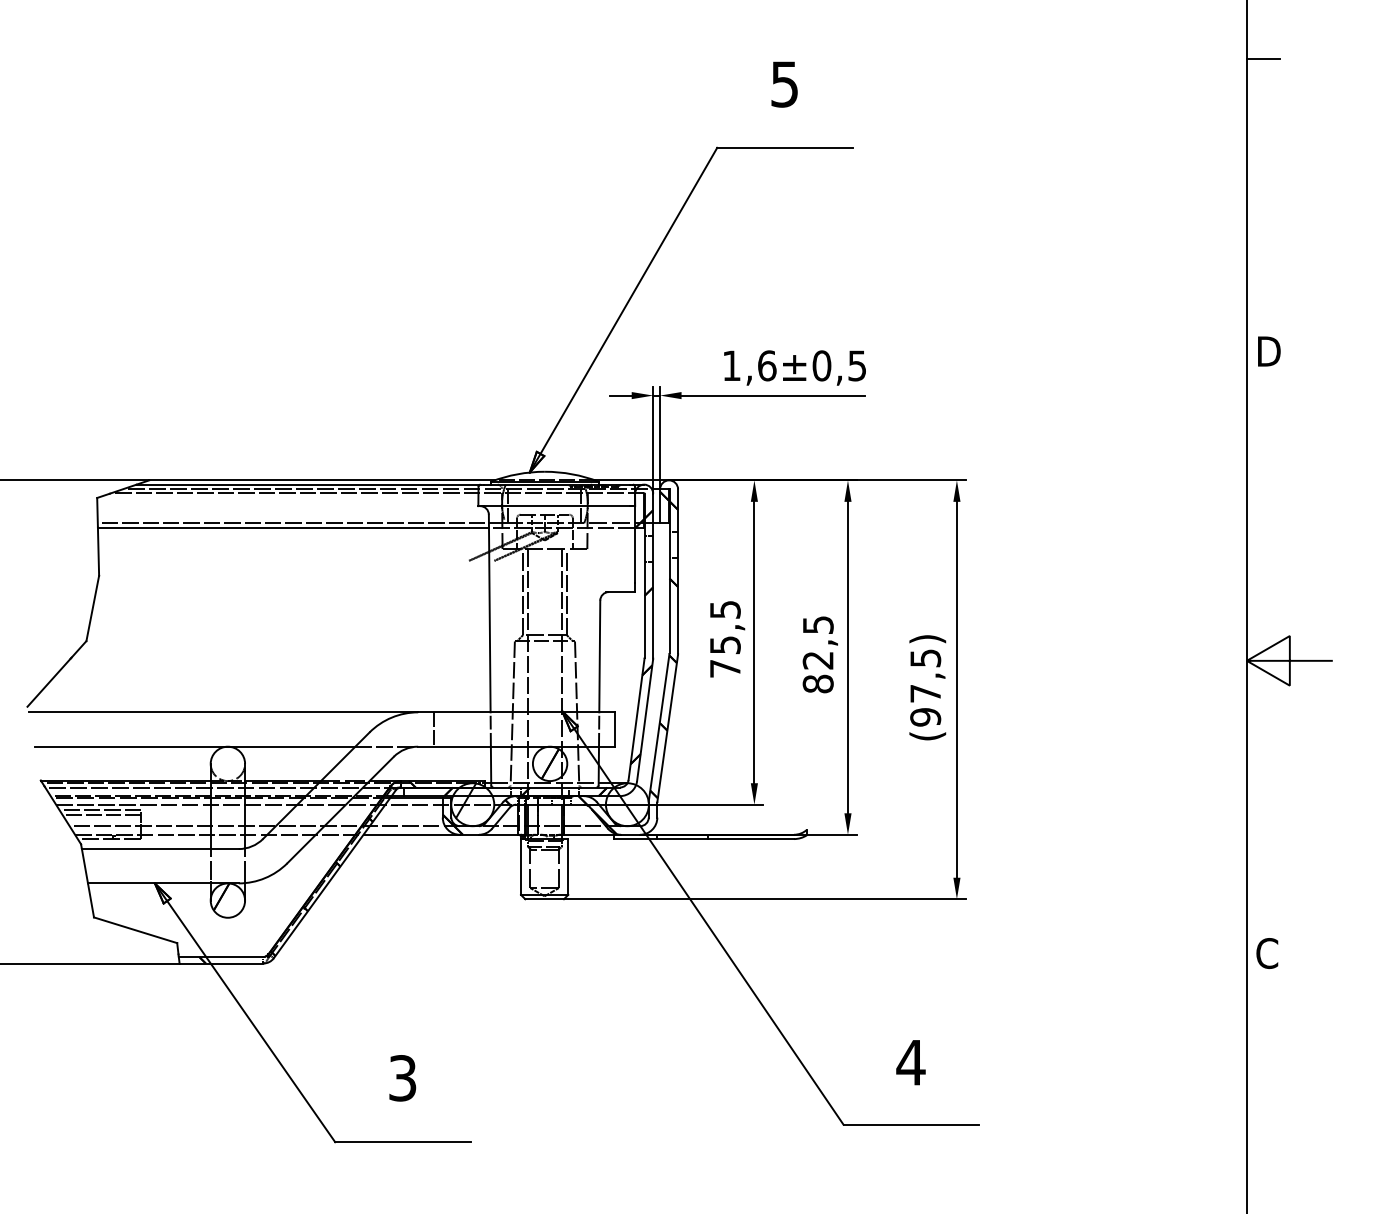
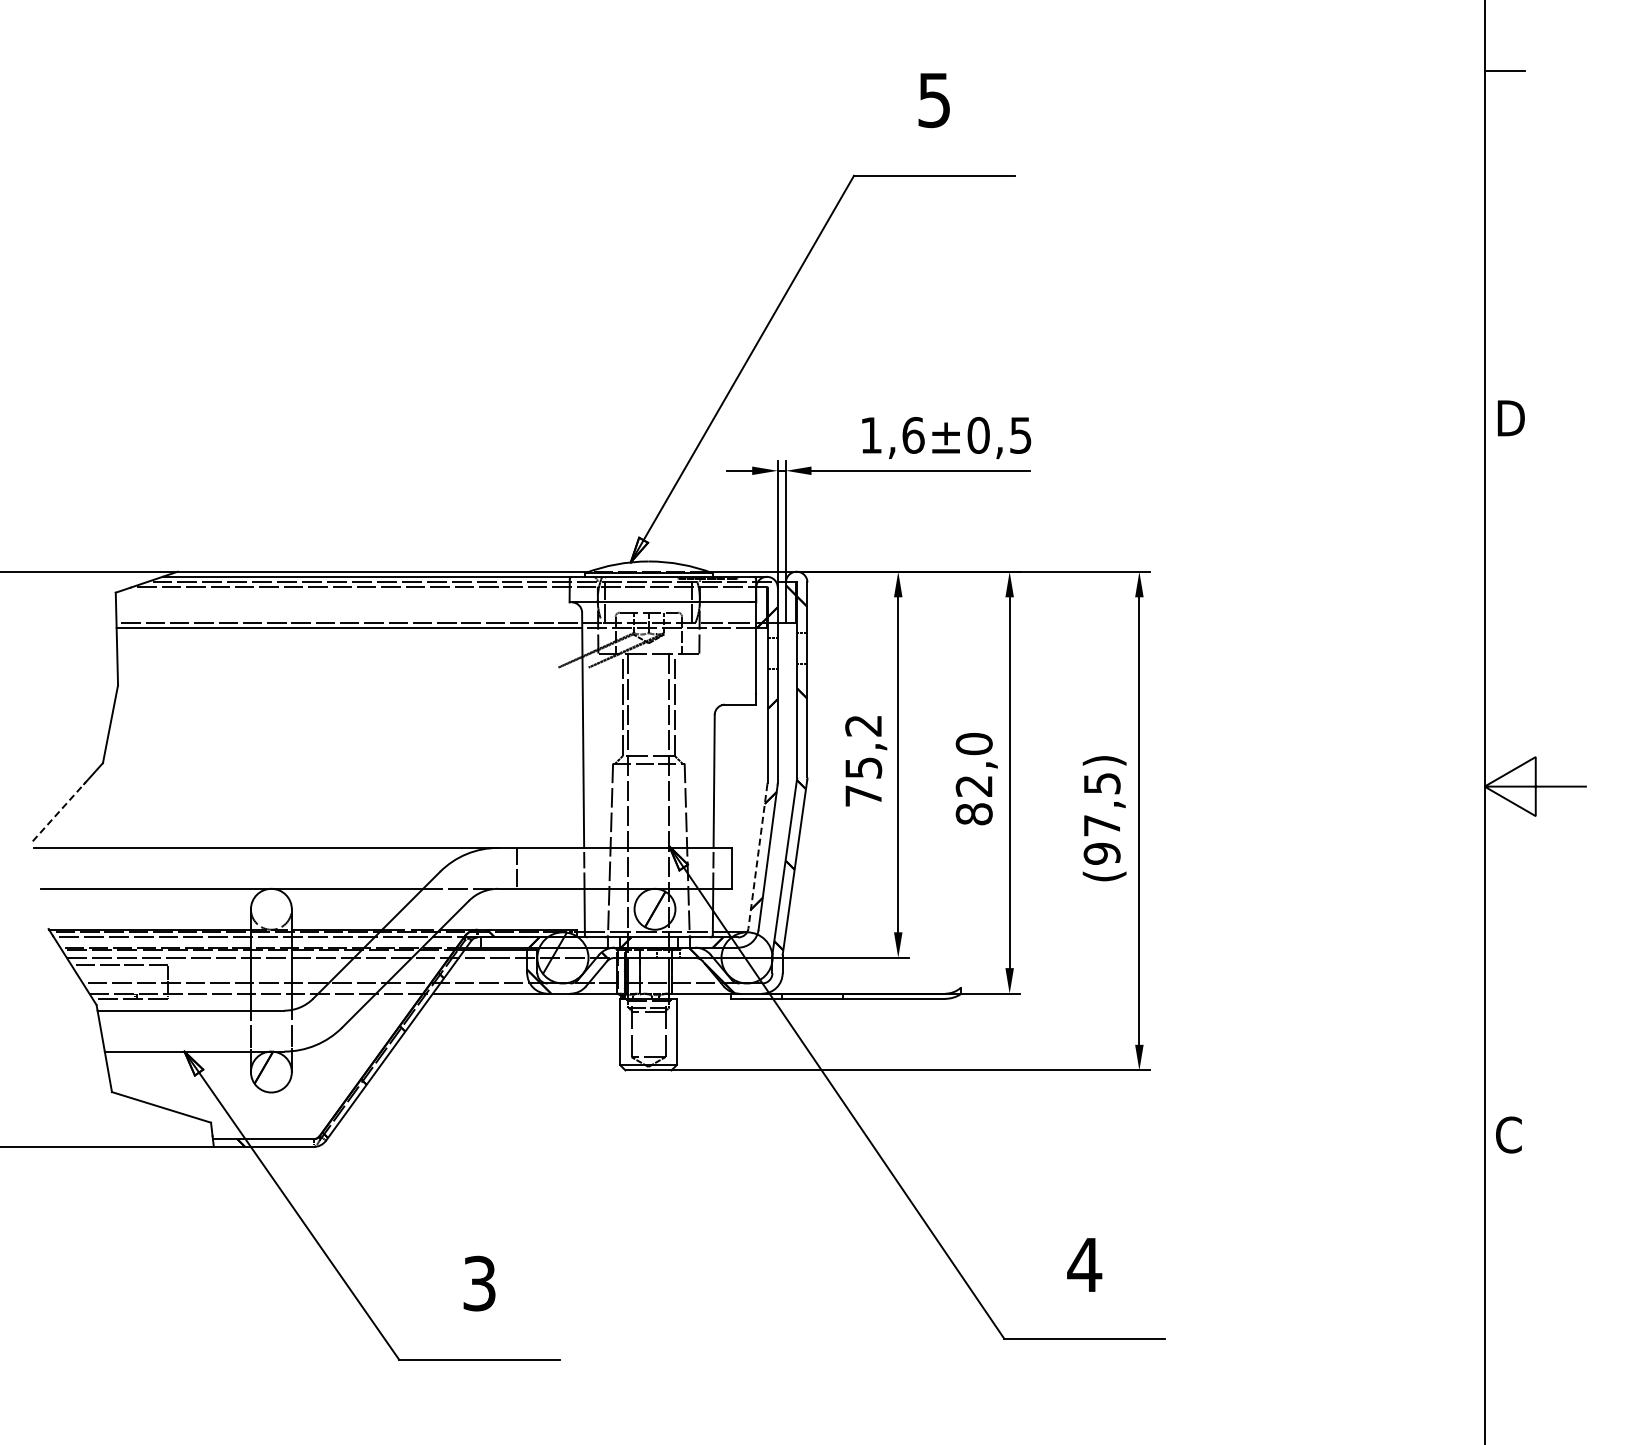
text: (725, 609) -> (863, 725), 75,5 -> 75,2
text: (817, 625) -> (973, 744), 82,5 -> 82,0
line: (49, 682) -> (58, 812), solid -> dashed
line: (636, 719) -> (757, 856), solid -> dashed
line: (102, 814) -> (121, 969), removed

